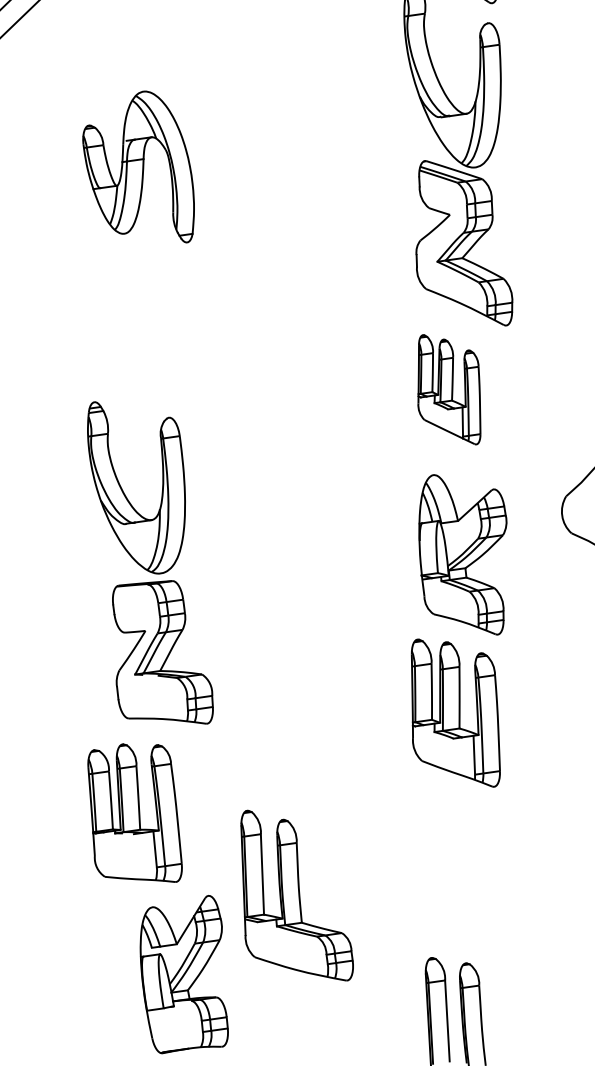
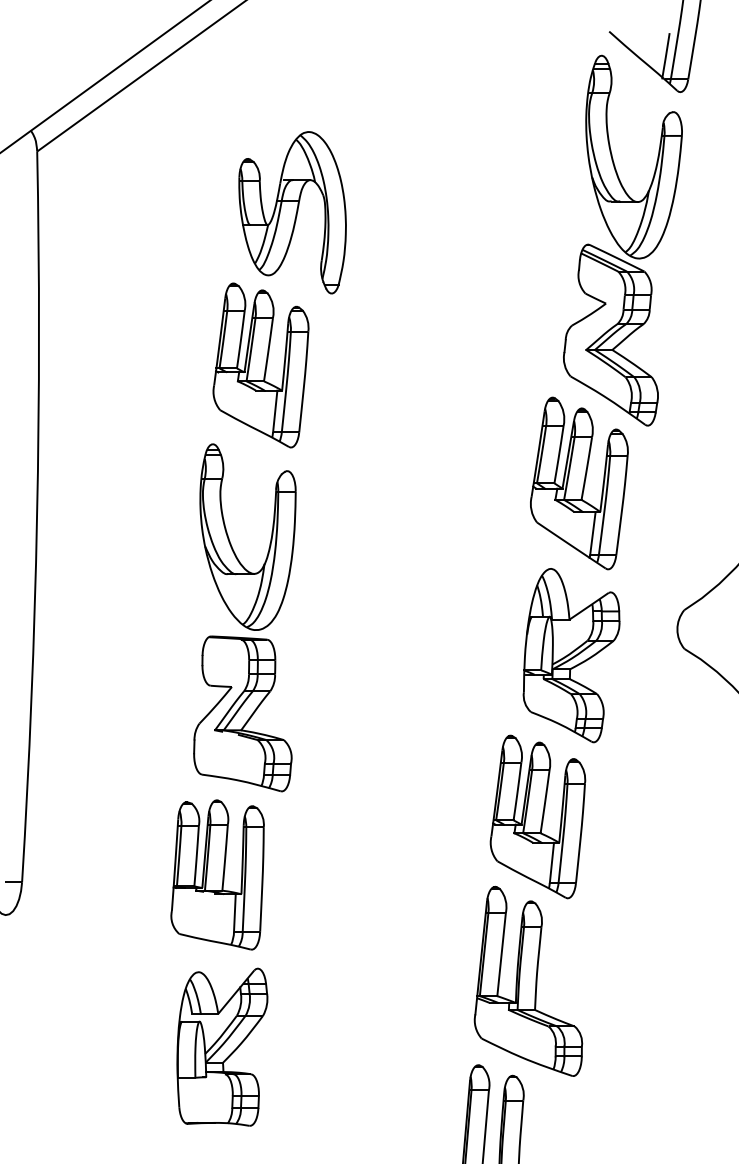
part: (129, 320) -> (260, 365), added
part: (449, 389) -> (579, 483), size x1.43
part: (133, 815) -> (217, 874), moved
part: (291, 895) -> (528, 980), moved

